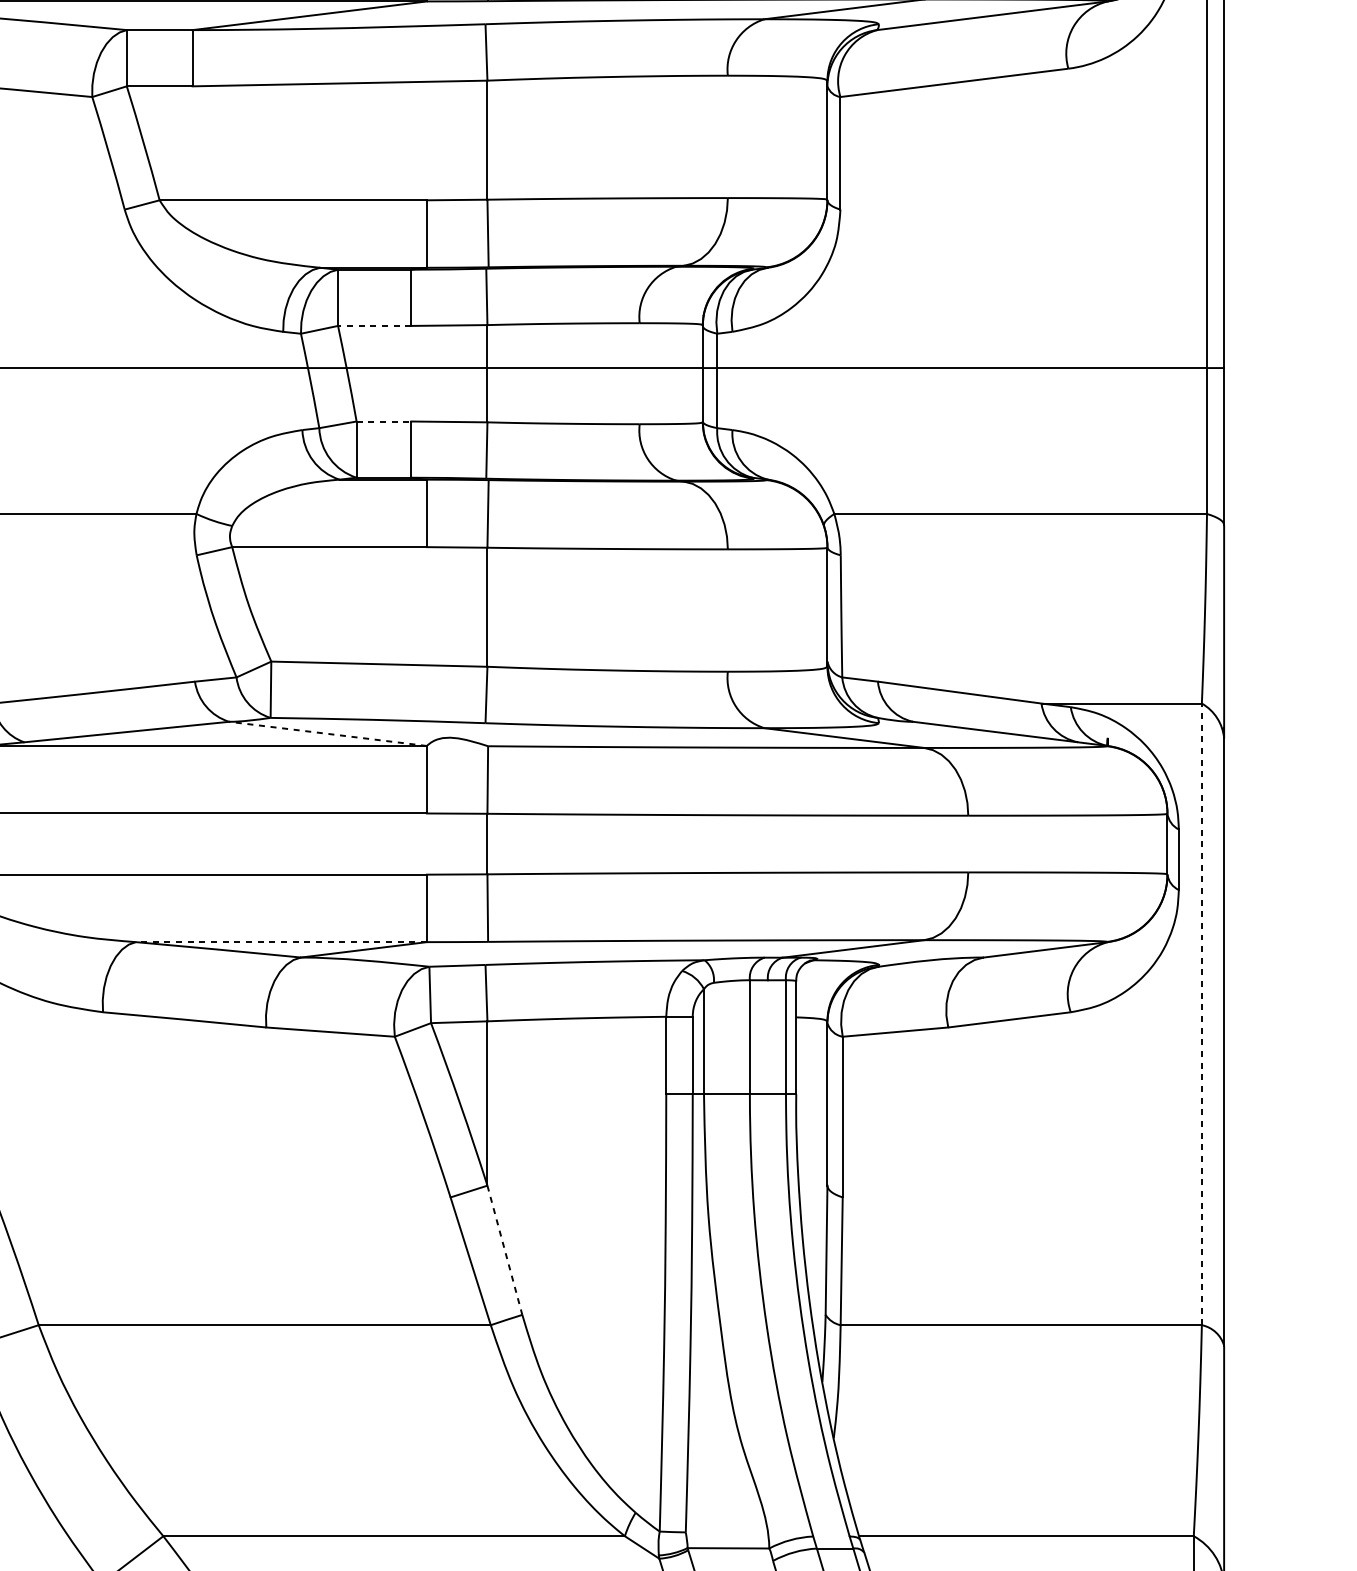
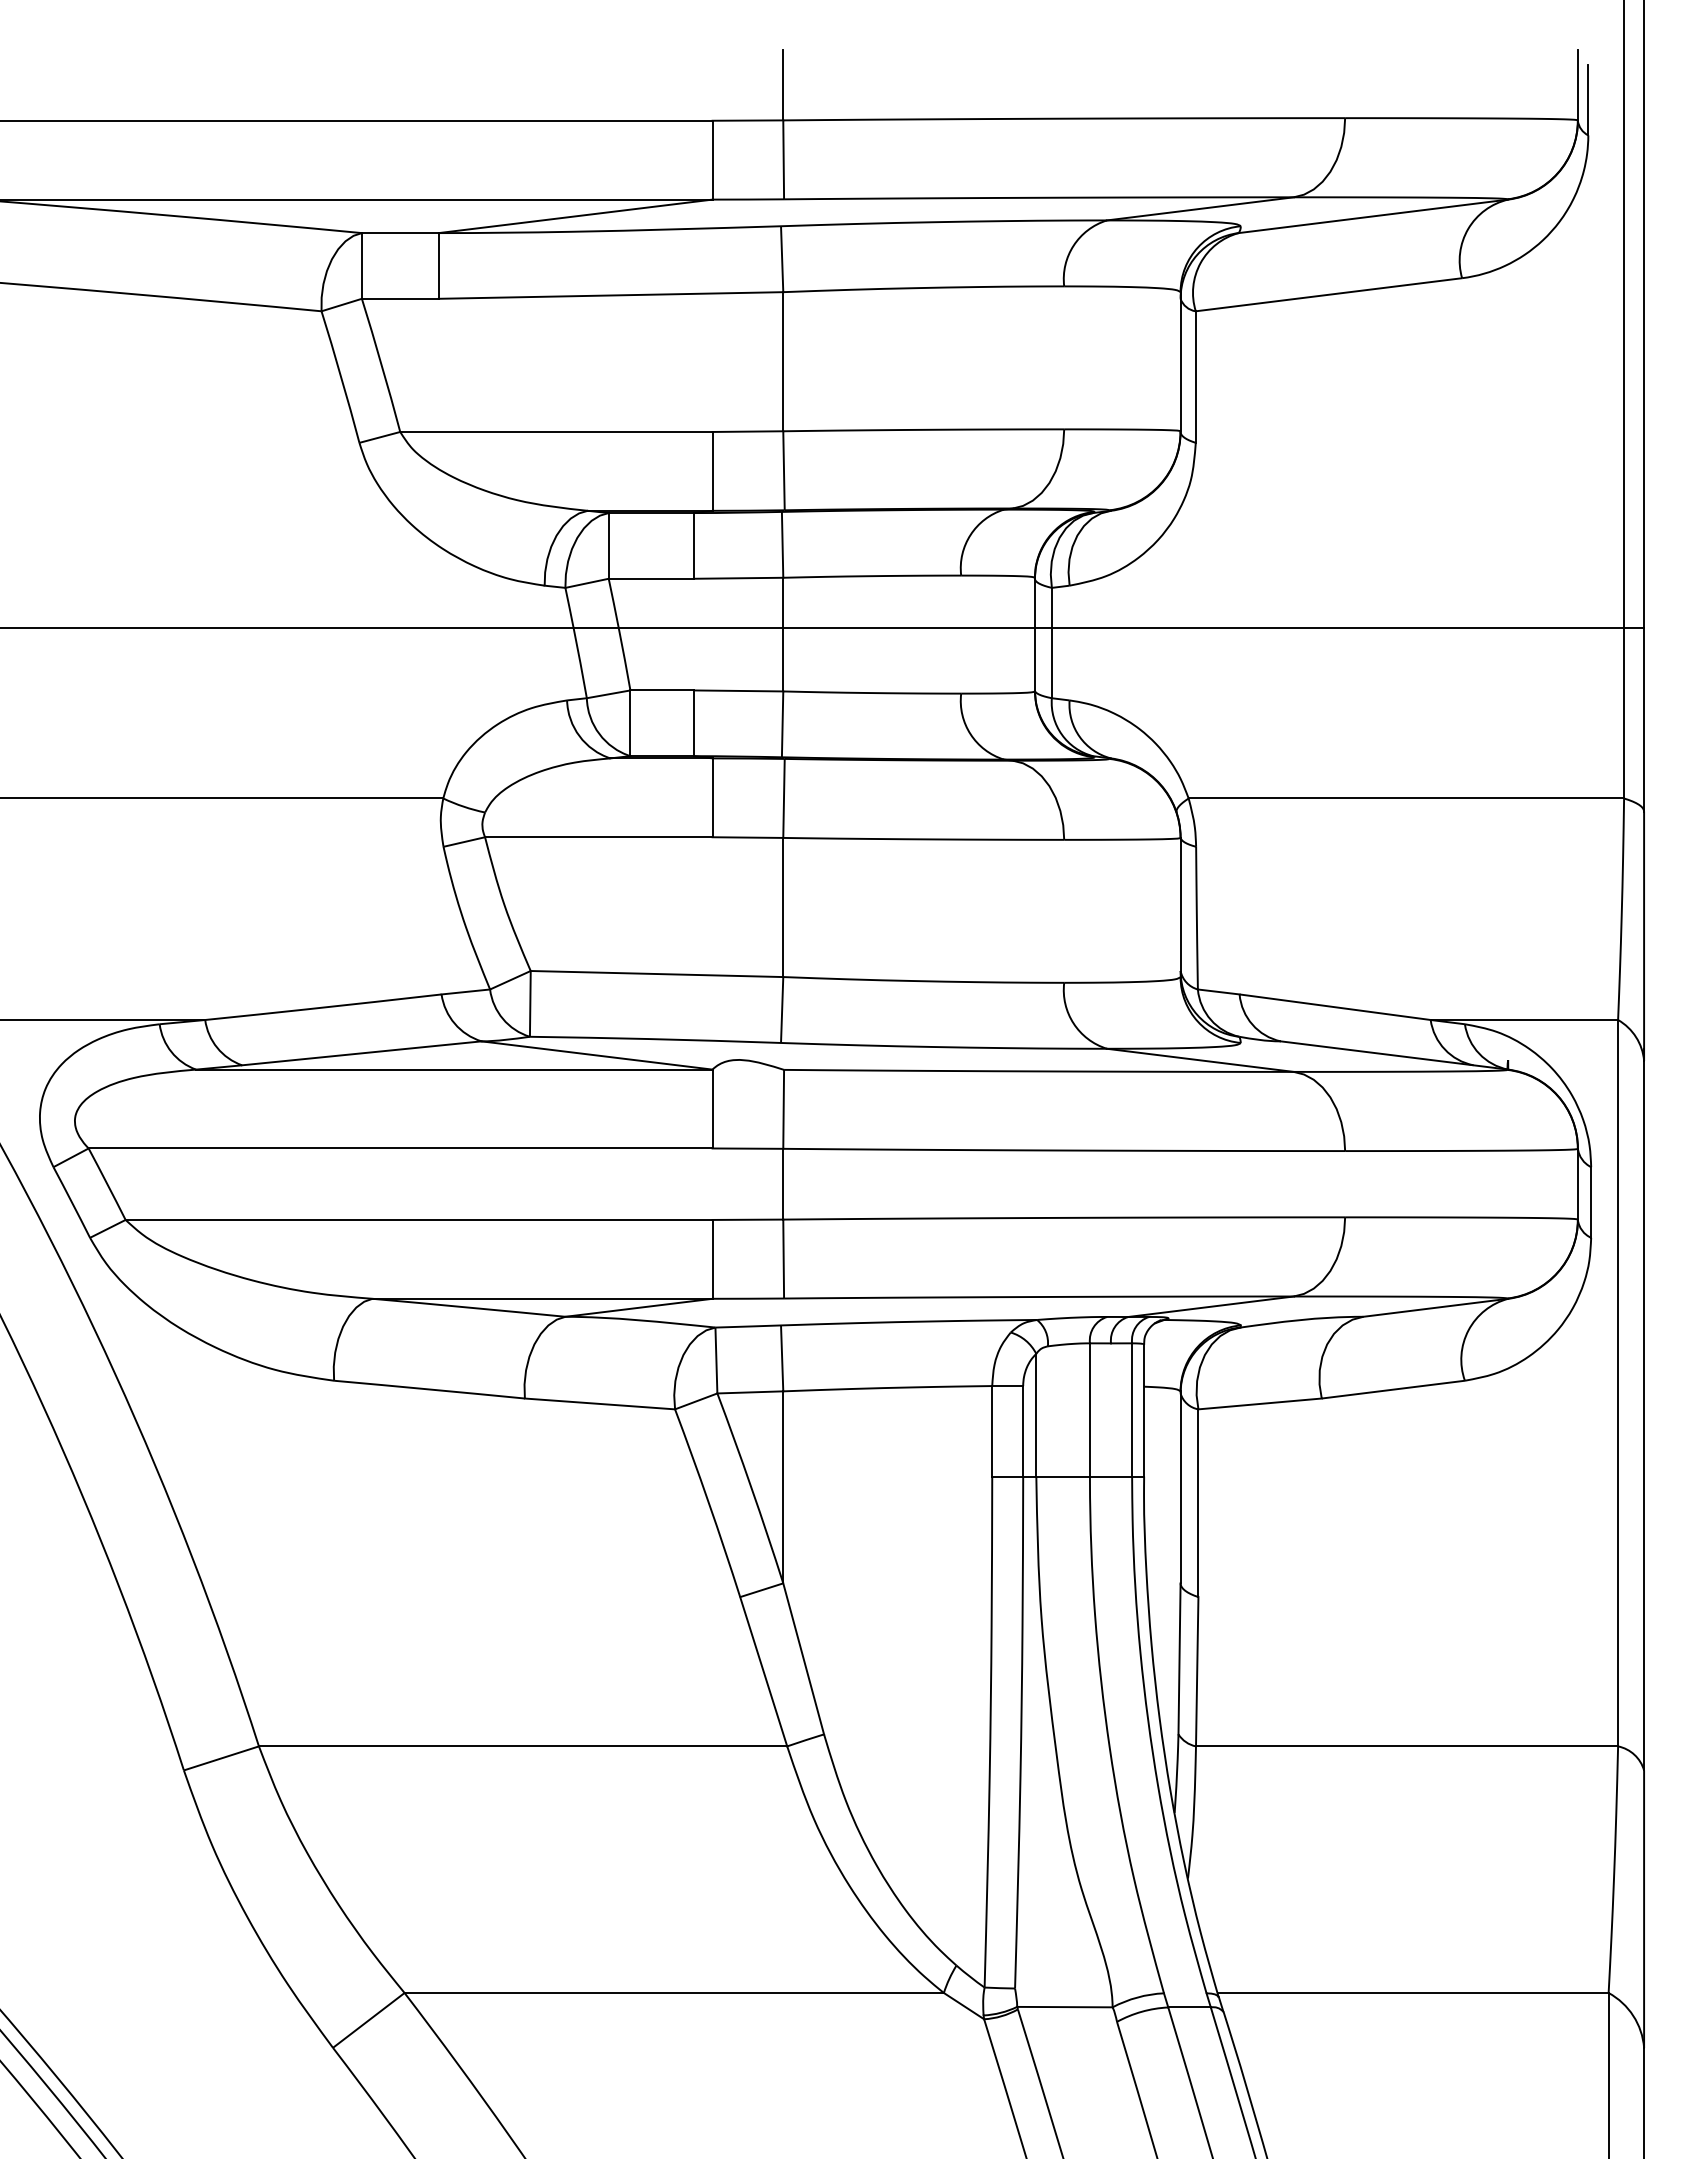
line: (374, 325) -> (651, 578), dashed -> solid
line: (384, 421) -> (662, 690), dashed -> solid
line: (327, 733) -> (596, 1055), dashed -> solid
line: (281, 941) -> (542, 1298), dashed -> solid
line: (1202, 1013) -> (1618, 1382), dashed -> solid
line: (504, 1250) -> (803, 1659), dashed -> solid

